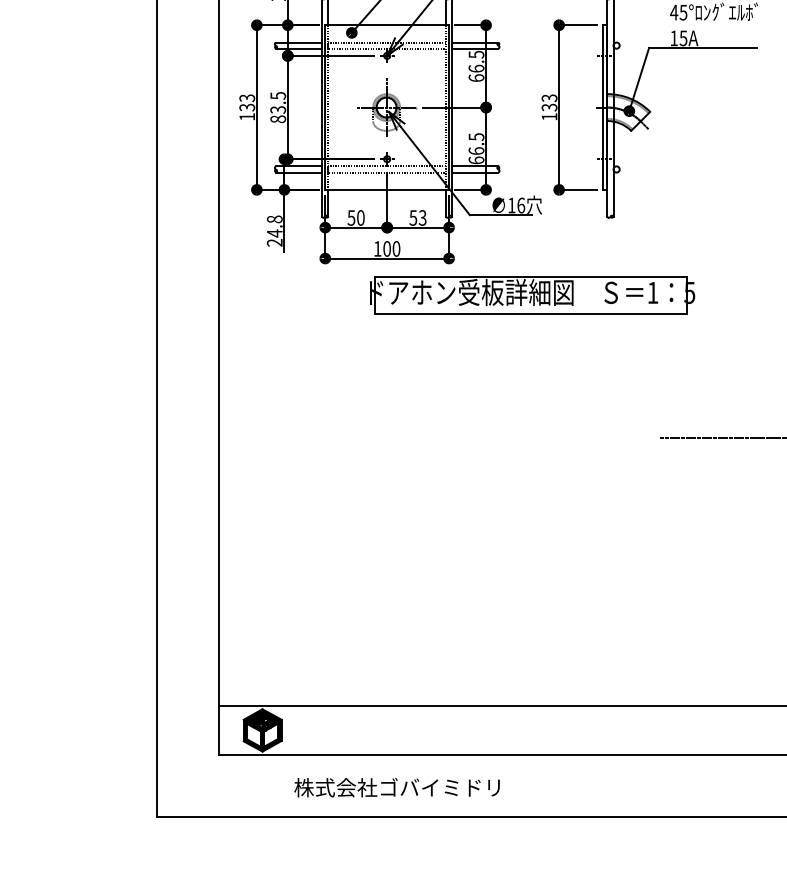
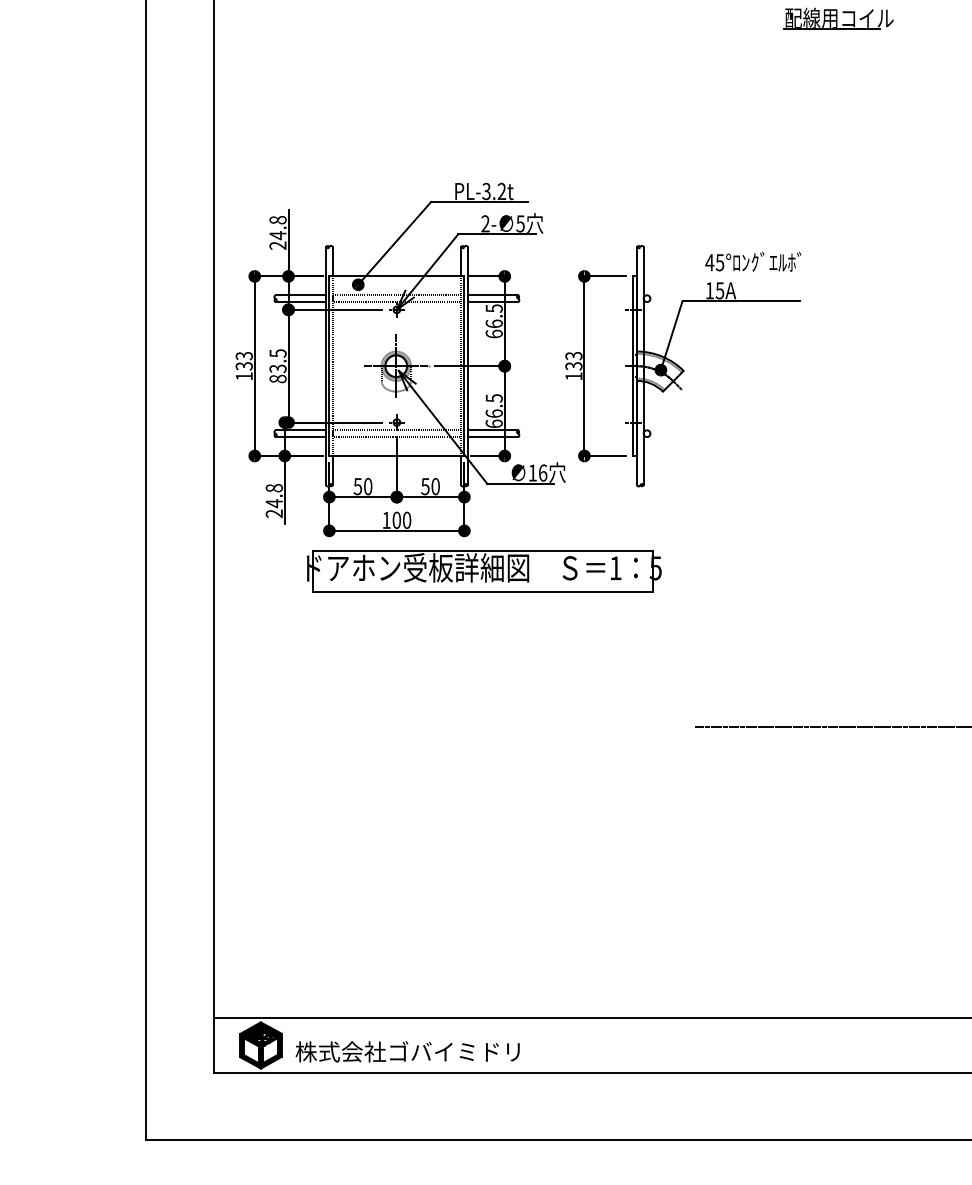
text: (422, 217) -> (435, 486), 53 -> 50
part: (532, 295) -> (484, 571), moved
text: (396, 787) -> (407, 1051), moved

